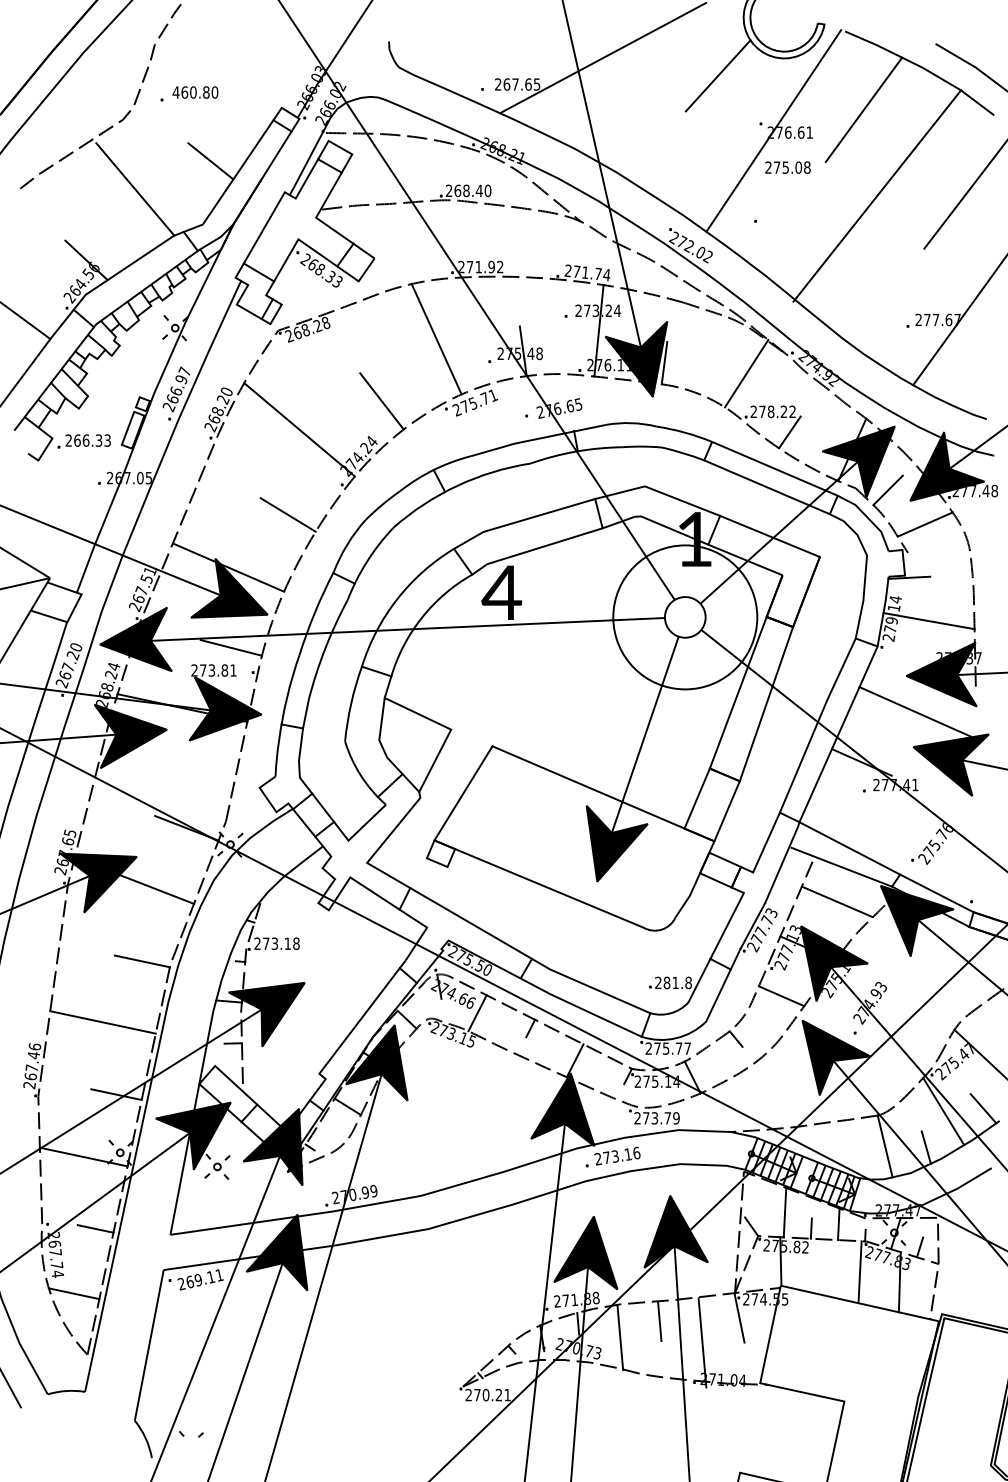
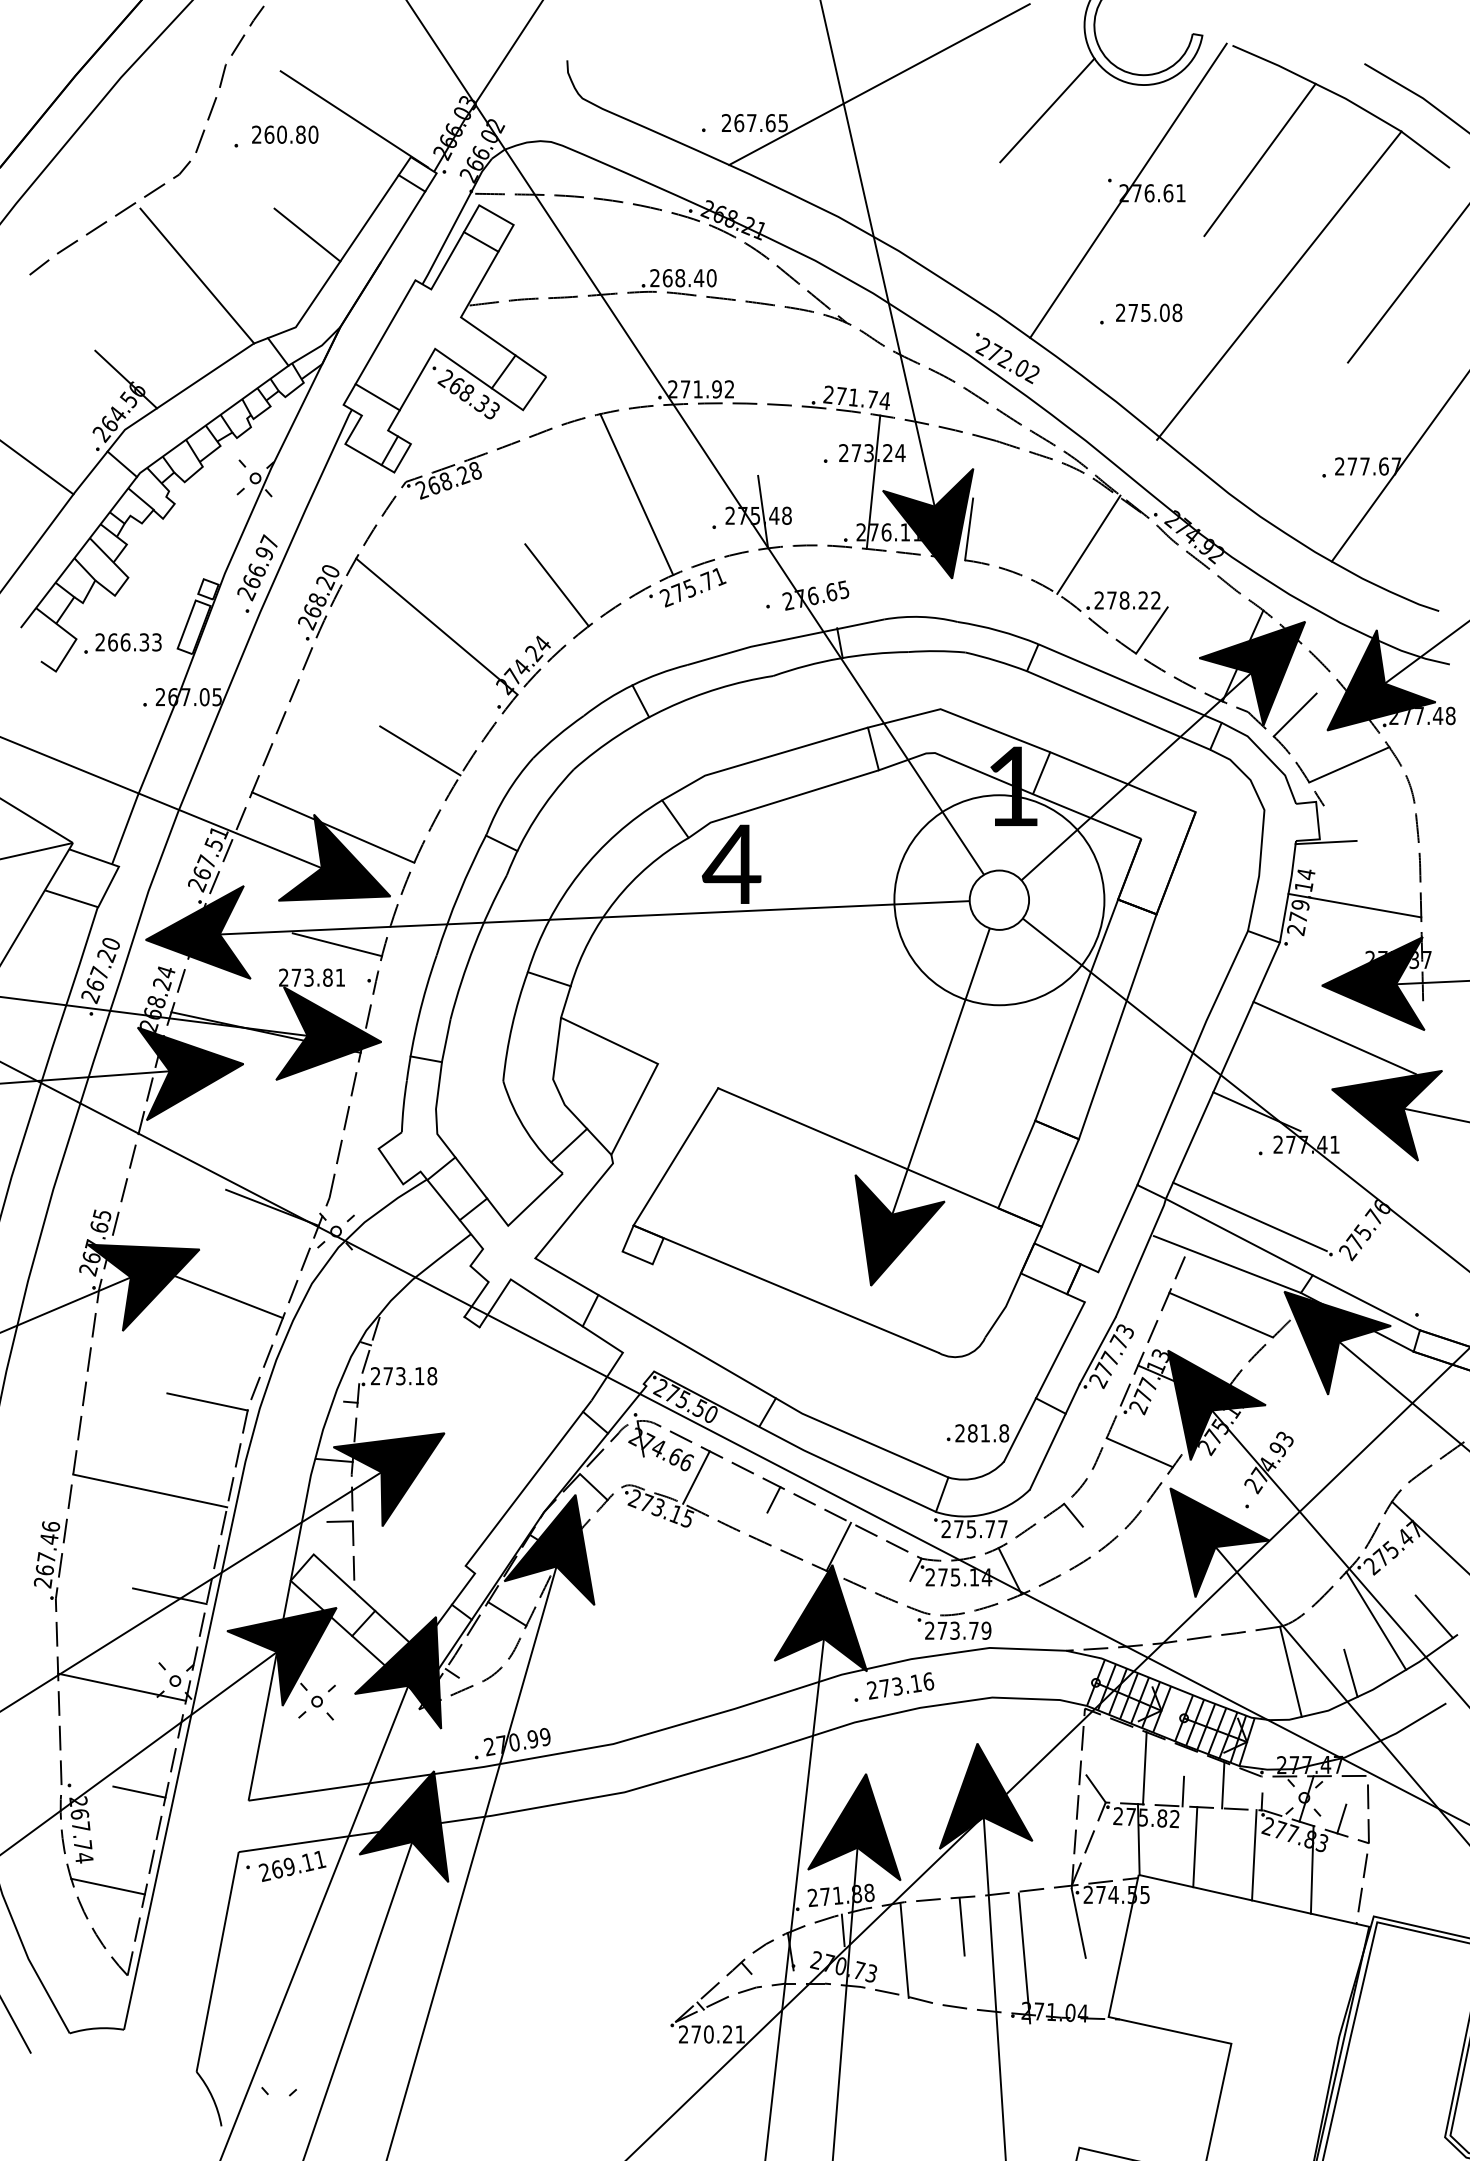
line: (242, 81) -> (353, 118), added
text: (175, 92) -> (255, 134), 460.80 -> 260.80
text: (787, 167) -> (1148, 312), moved
line: (856, 834) -> (1249, 1216), added
line: (819, 1266) -> (1195, 1846), added

